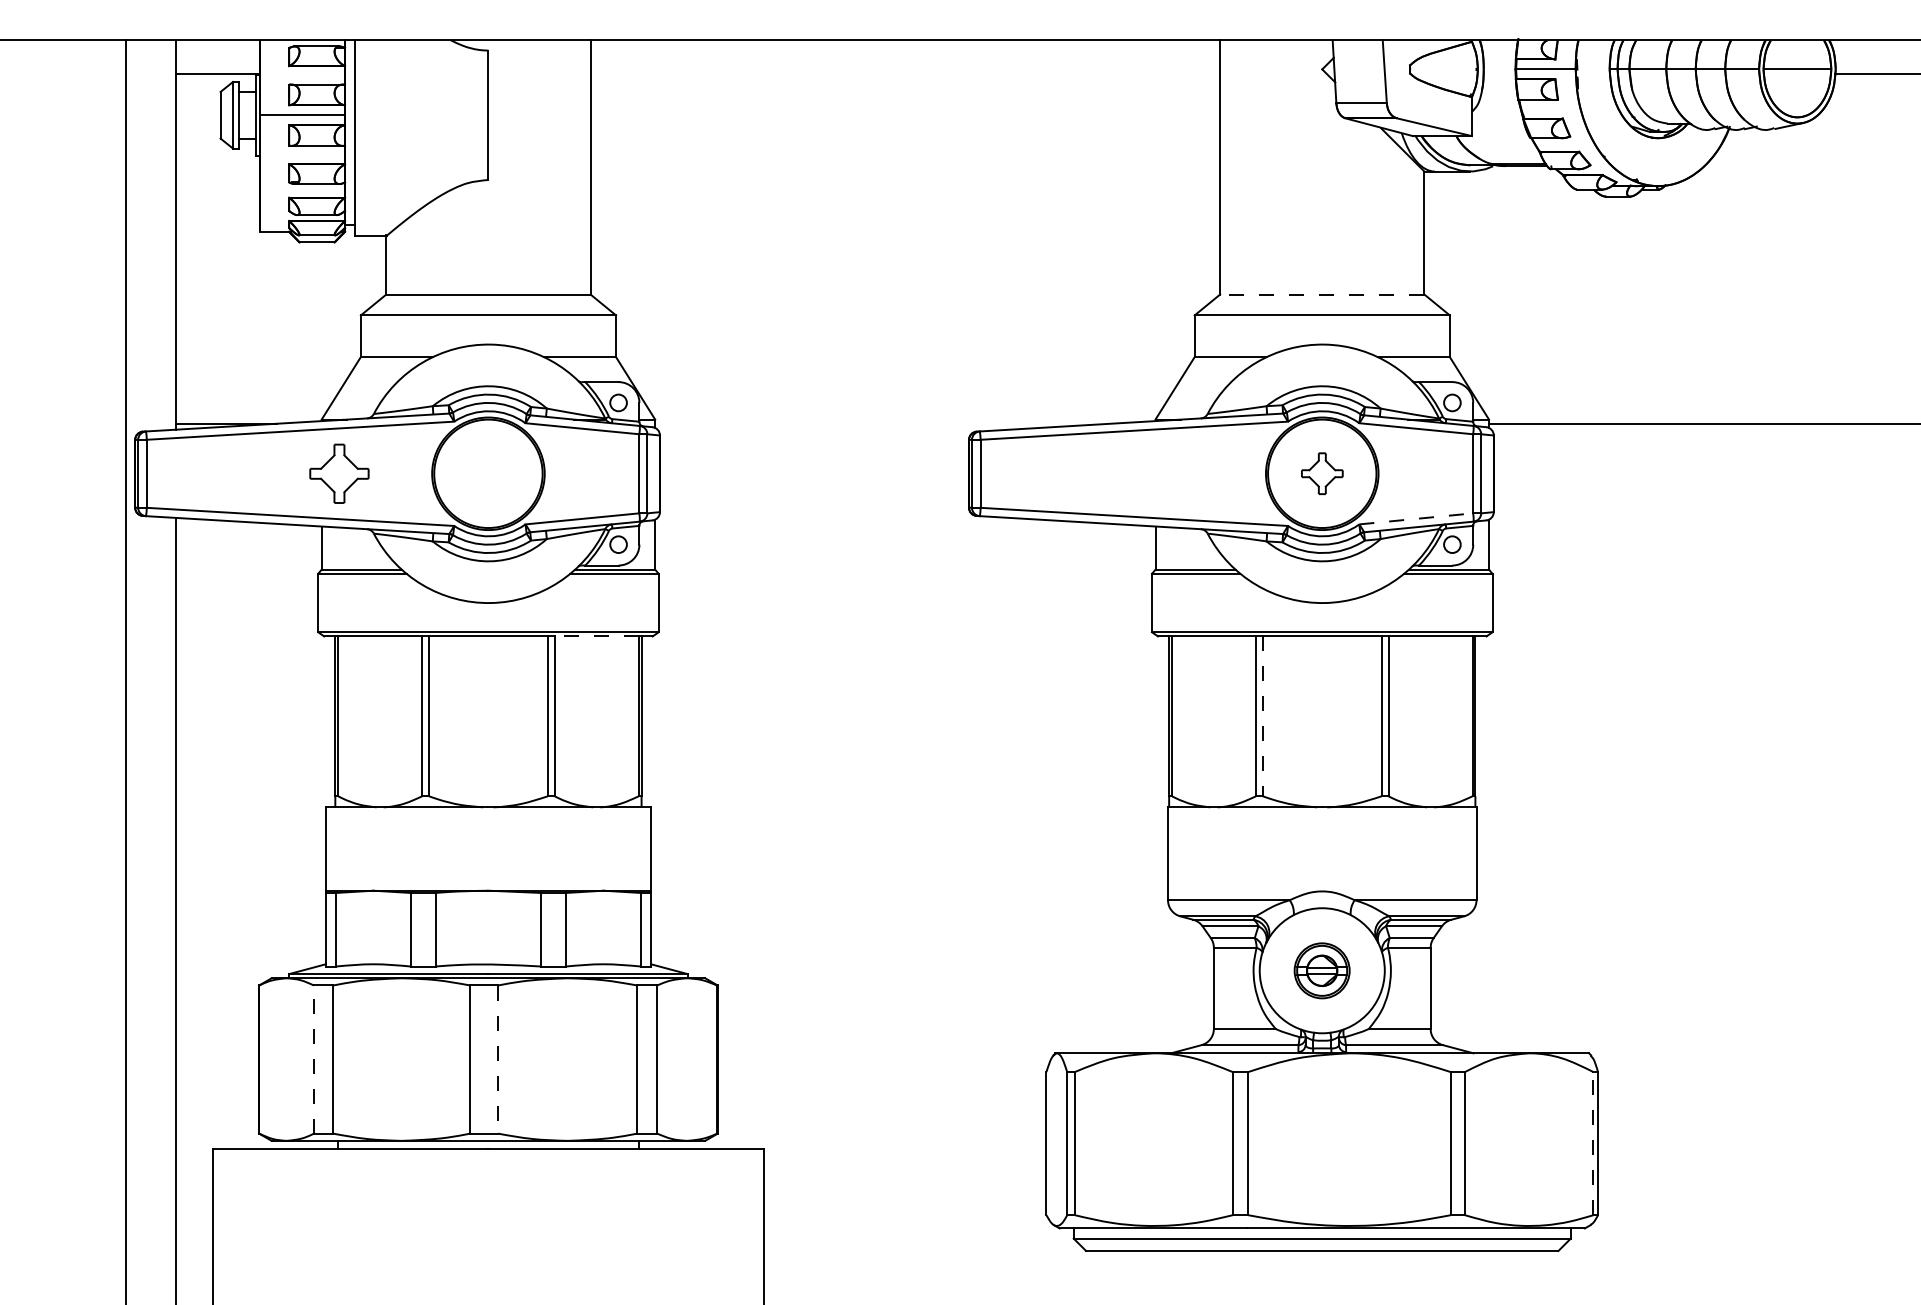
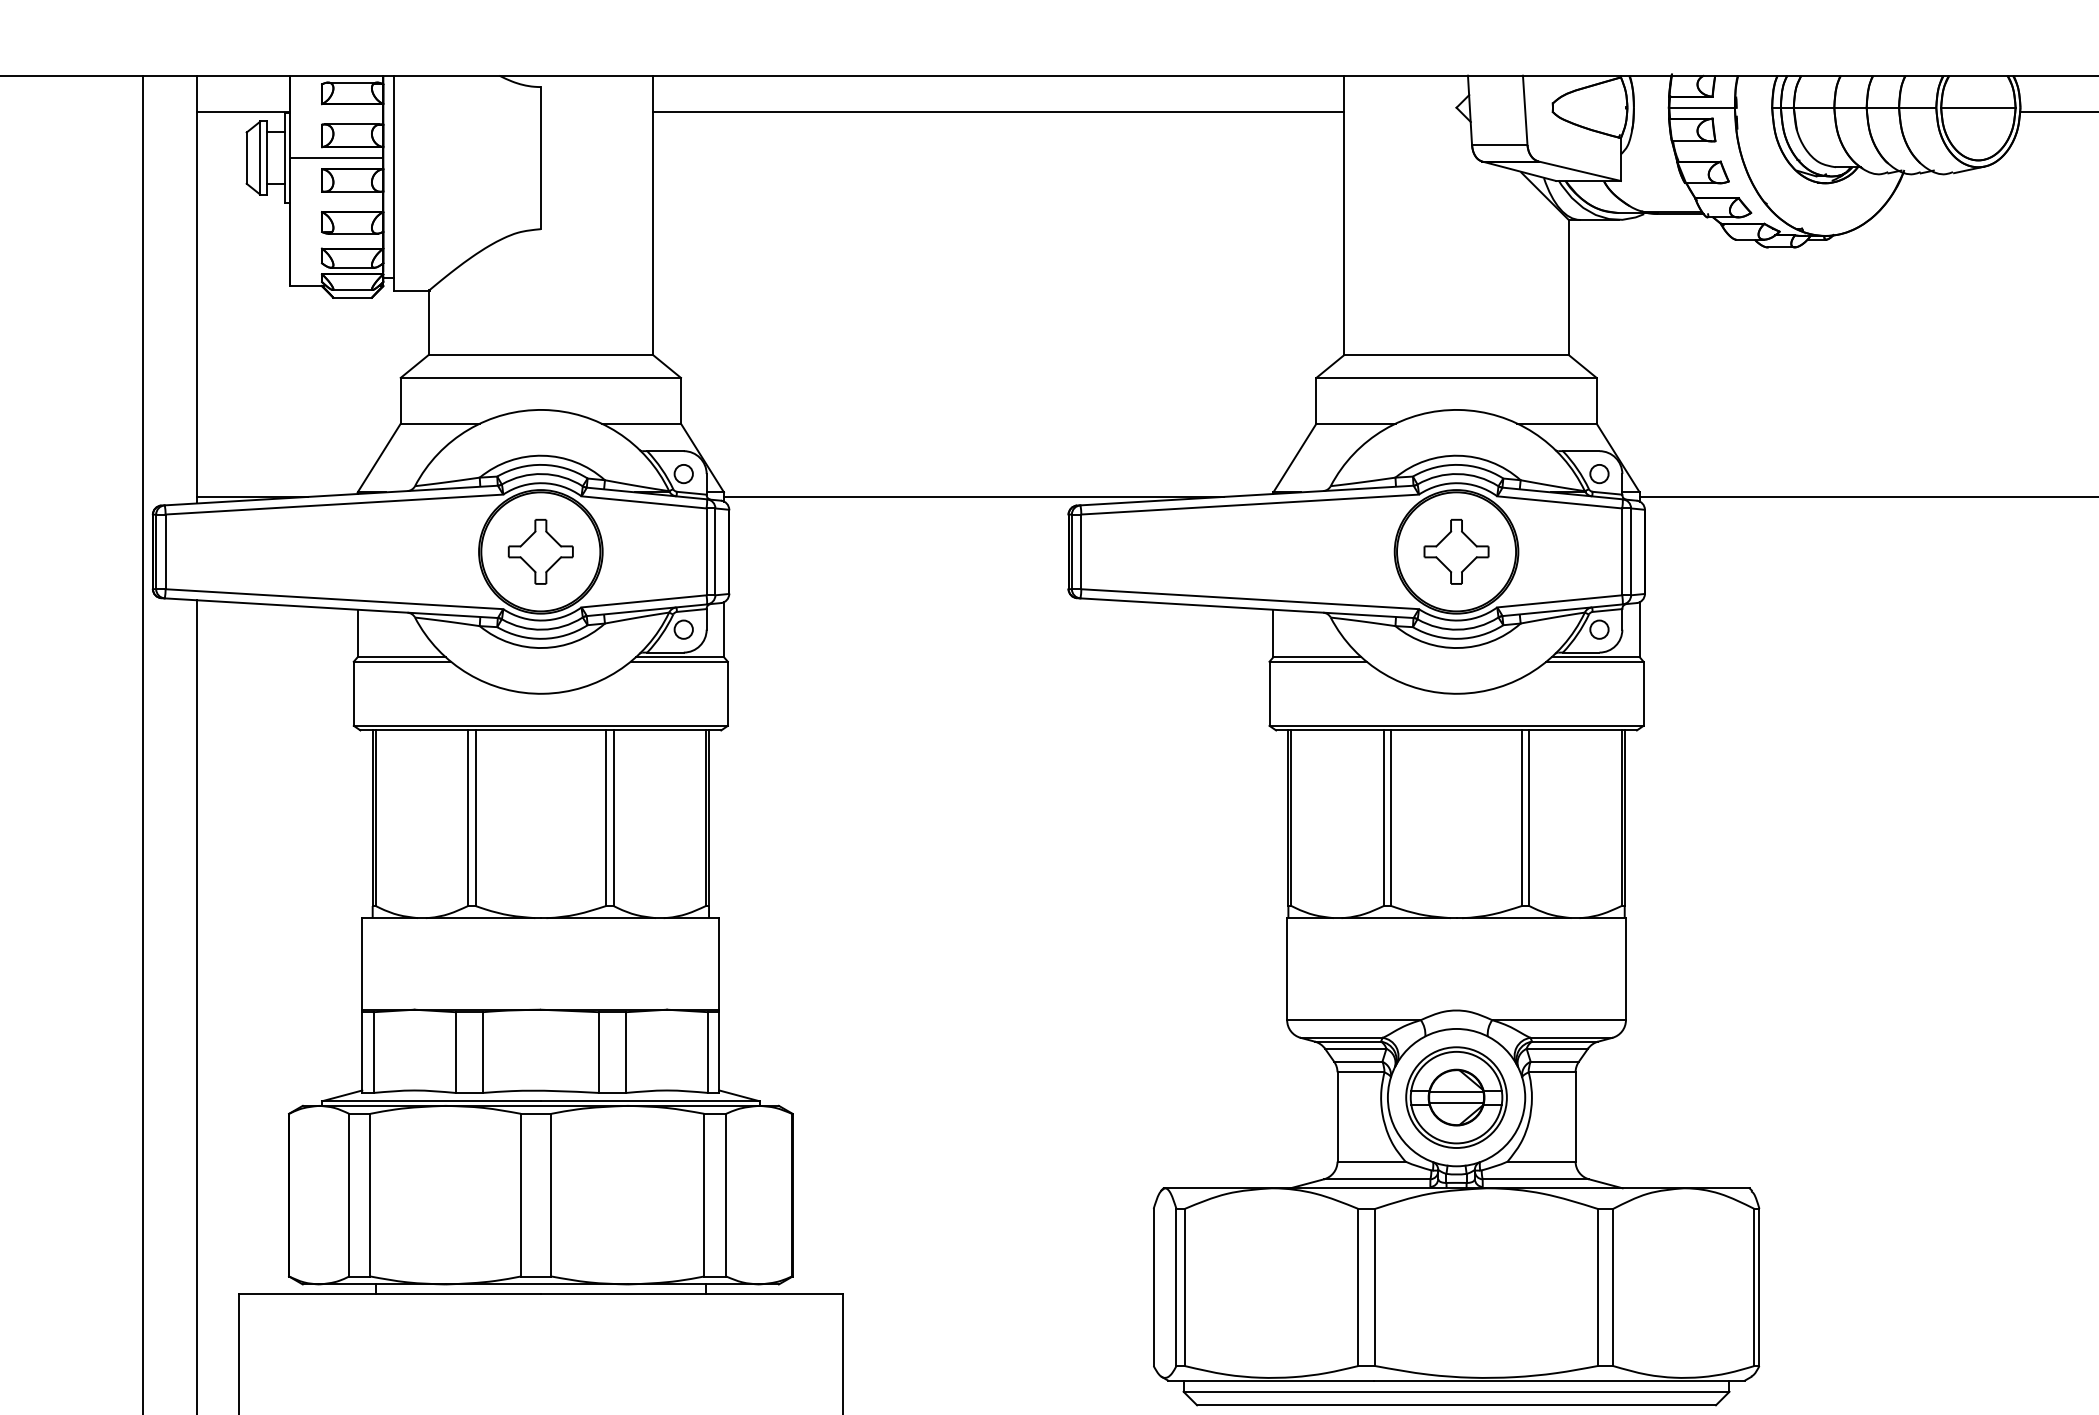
line: (905, 73) -> (998, 112), added
line: (1321, 294) -> (1455, 354), dashed -> solid
line: (882, 423) -> (973, 496), added
part: (339, 473) -> (540, 551), moved
part: (1322, 473) -> (1456, 551), size x1.43
line: (1416, 518) -> (1560, 600), dashed -> solid
line: (596, 636) -> (659, 730), dashed -> solid
line: (1262, 716) -> (1390, 818), dashed -> solid
part: (1321, 970) -> (1455, 1097), size x1.67
line: (313, 1059) -> (348, 1195), dashed -> solid
line: (498, 1060) -> (551, 1196), dashed -> solid
line: (1593, 1143) -> (1754, 1287), dashed -> solid

